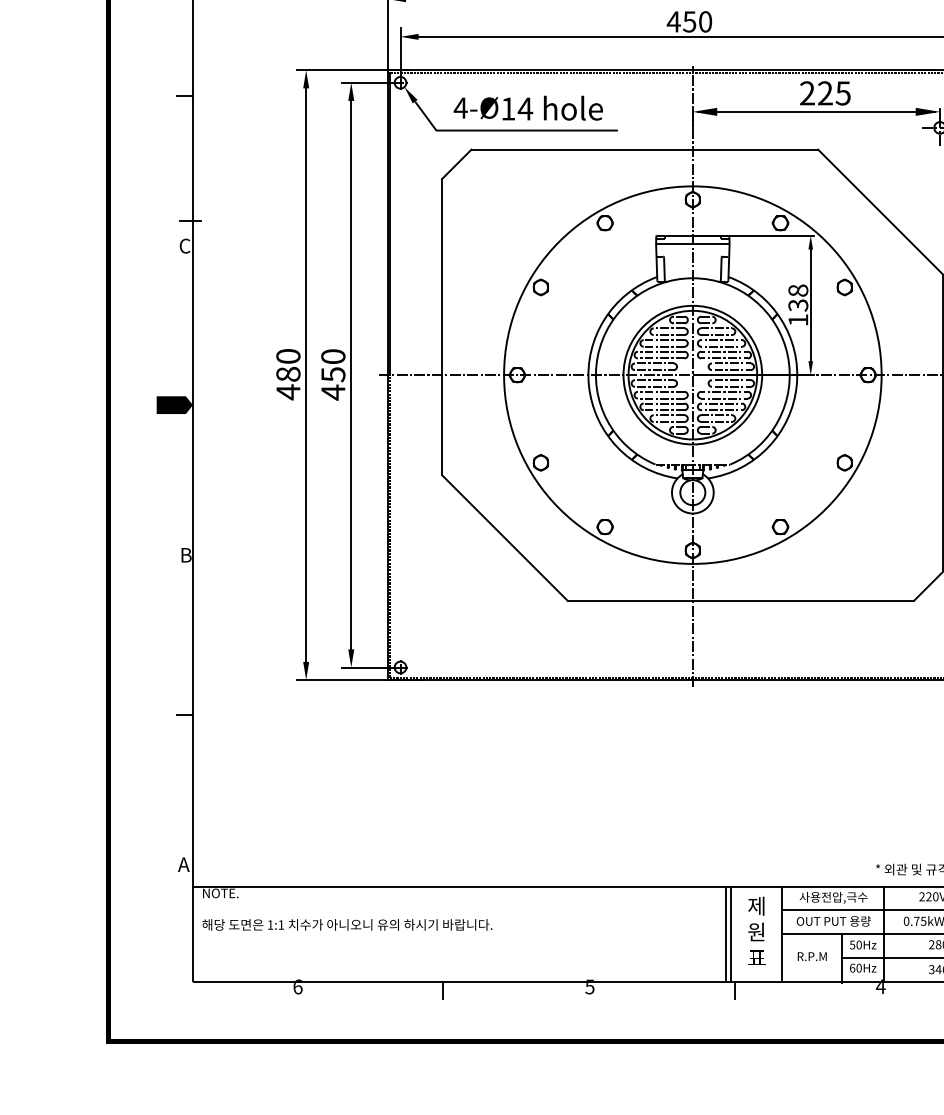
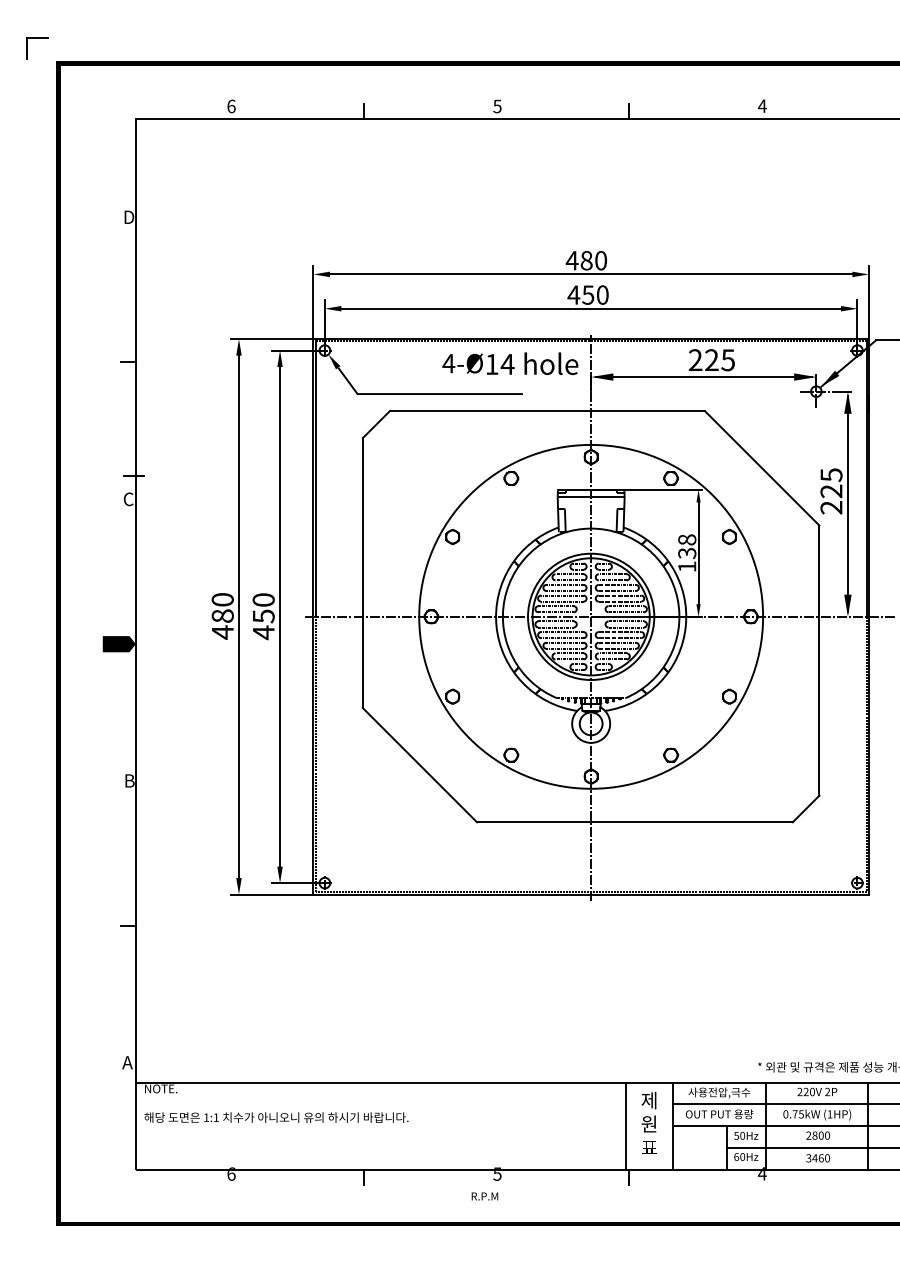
text: (528, 107) -> (510, 363), moved
line: (726, 933) -> (621, 1125), removed
text: (811, 956) -> (484, 1196), moved

